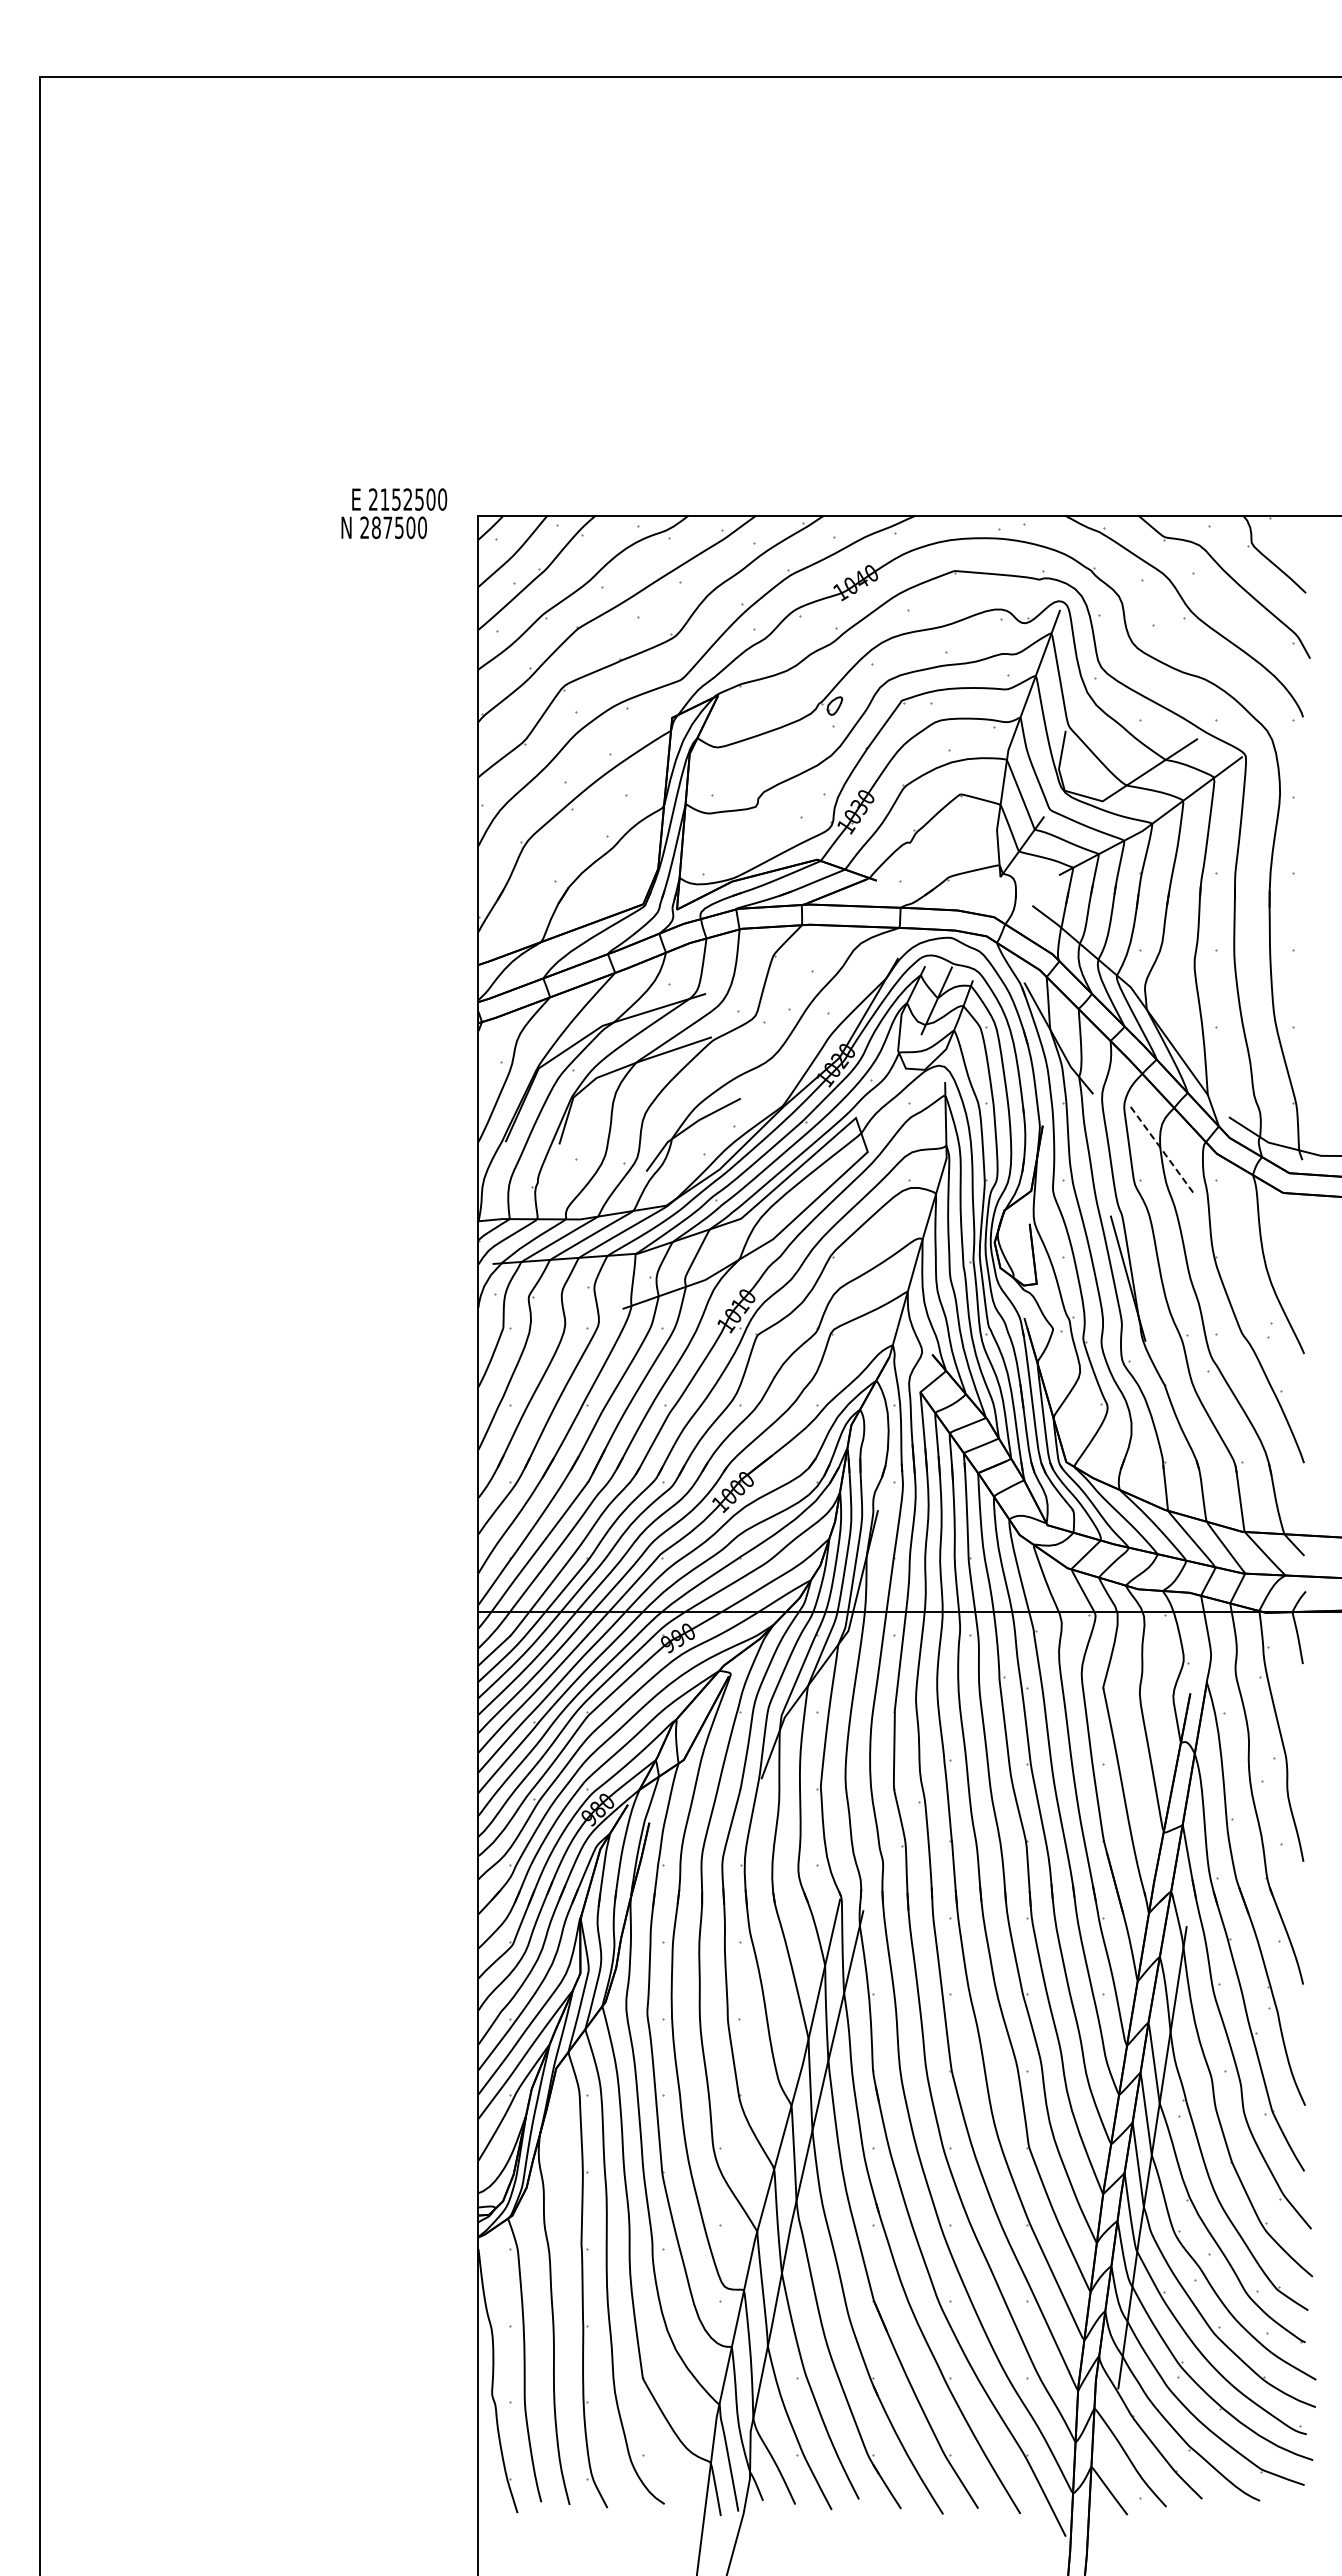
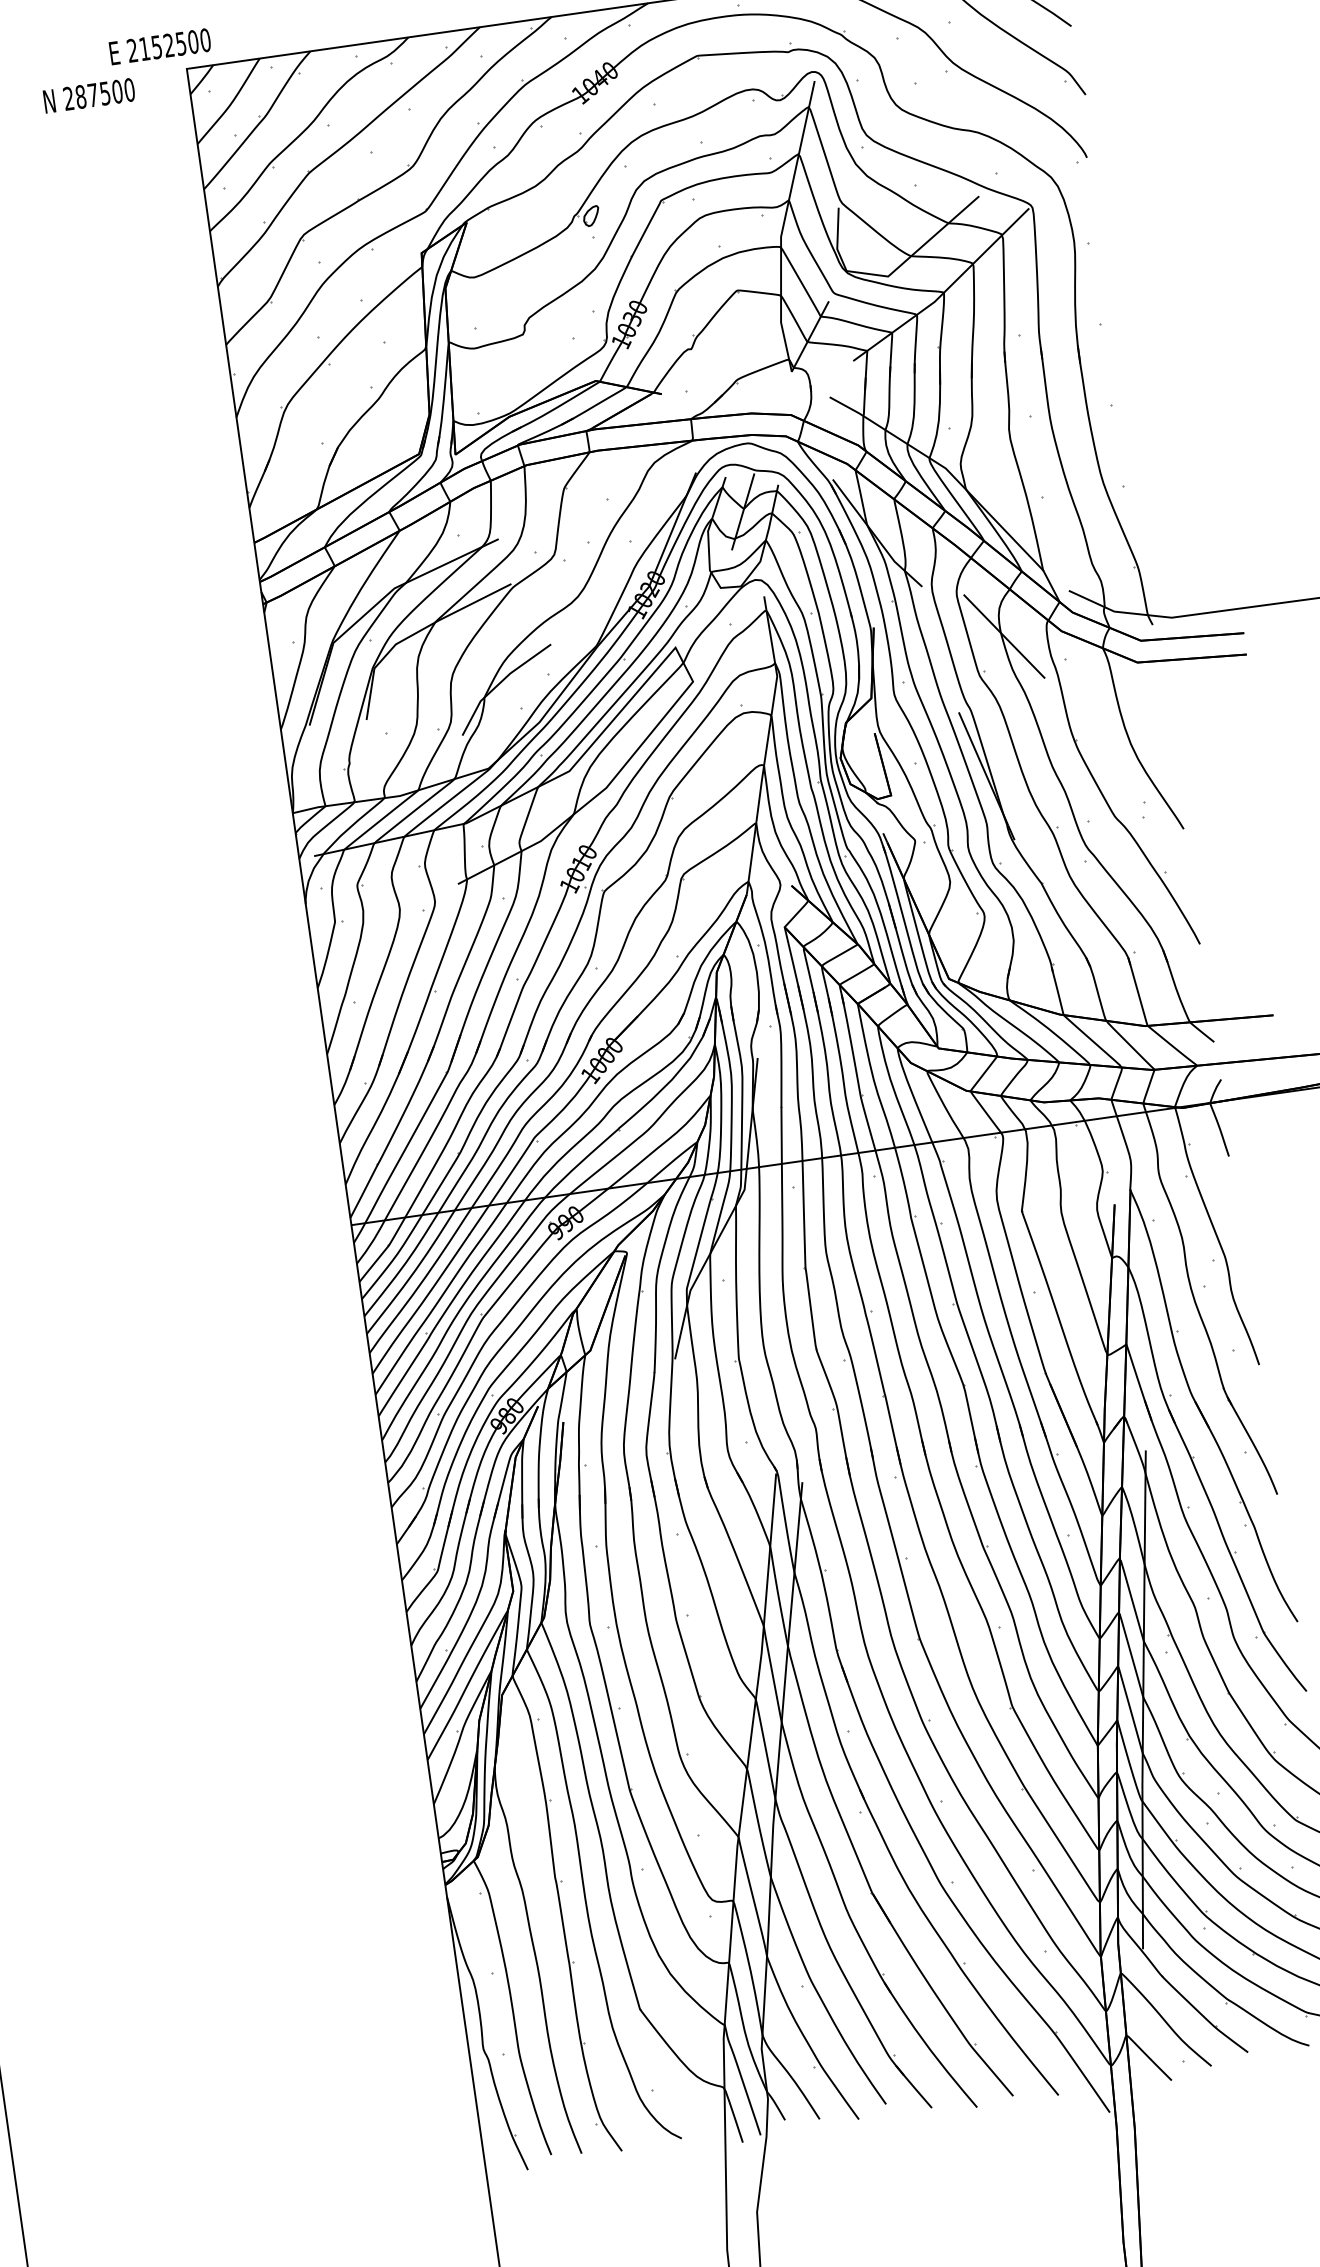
text: (399, 499) -> (160, 46), moved
line: (1163, 1151) -> (1004, 636), dashed -> solid

